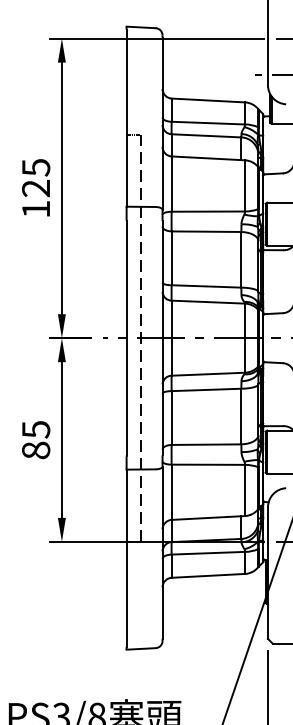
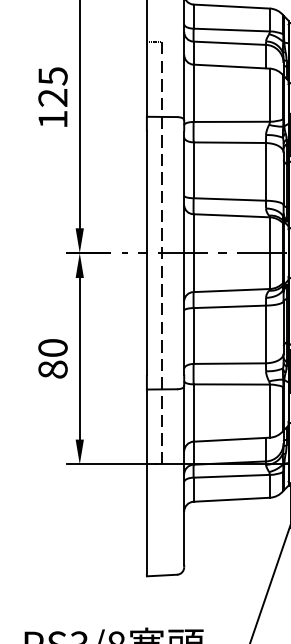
text: (35, 429) -> (52, 347), 85 -> 80

